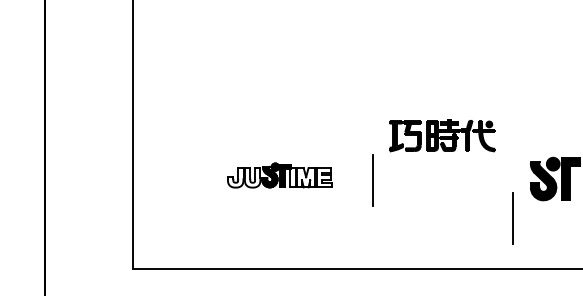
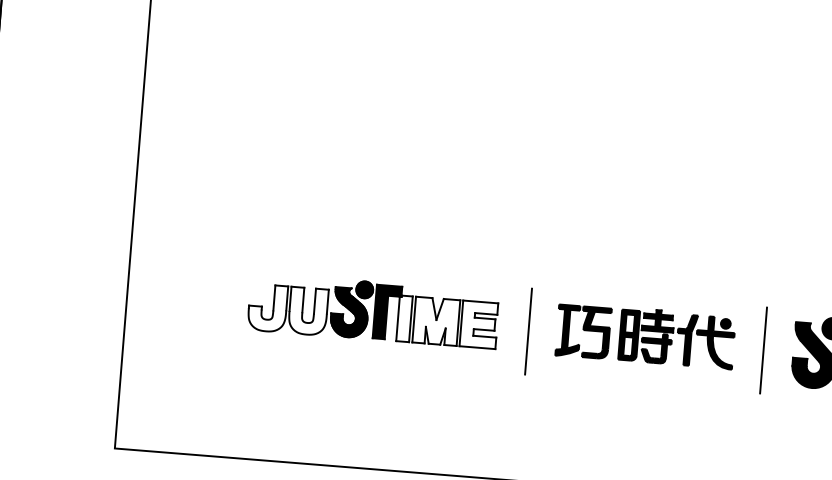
part: (442, 135) -> (645, 336), moved
part: (279, 175) -> (372, 310), size x1.43
line: (512, 218) -> (762, 350), moved

